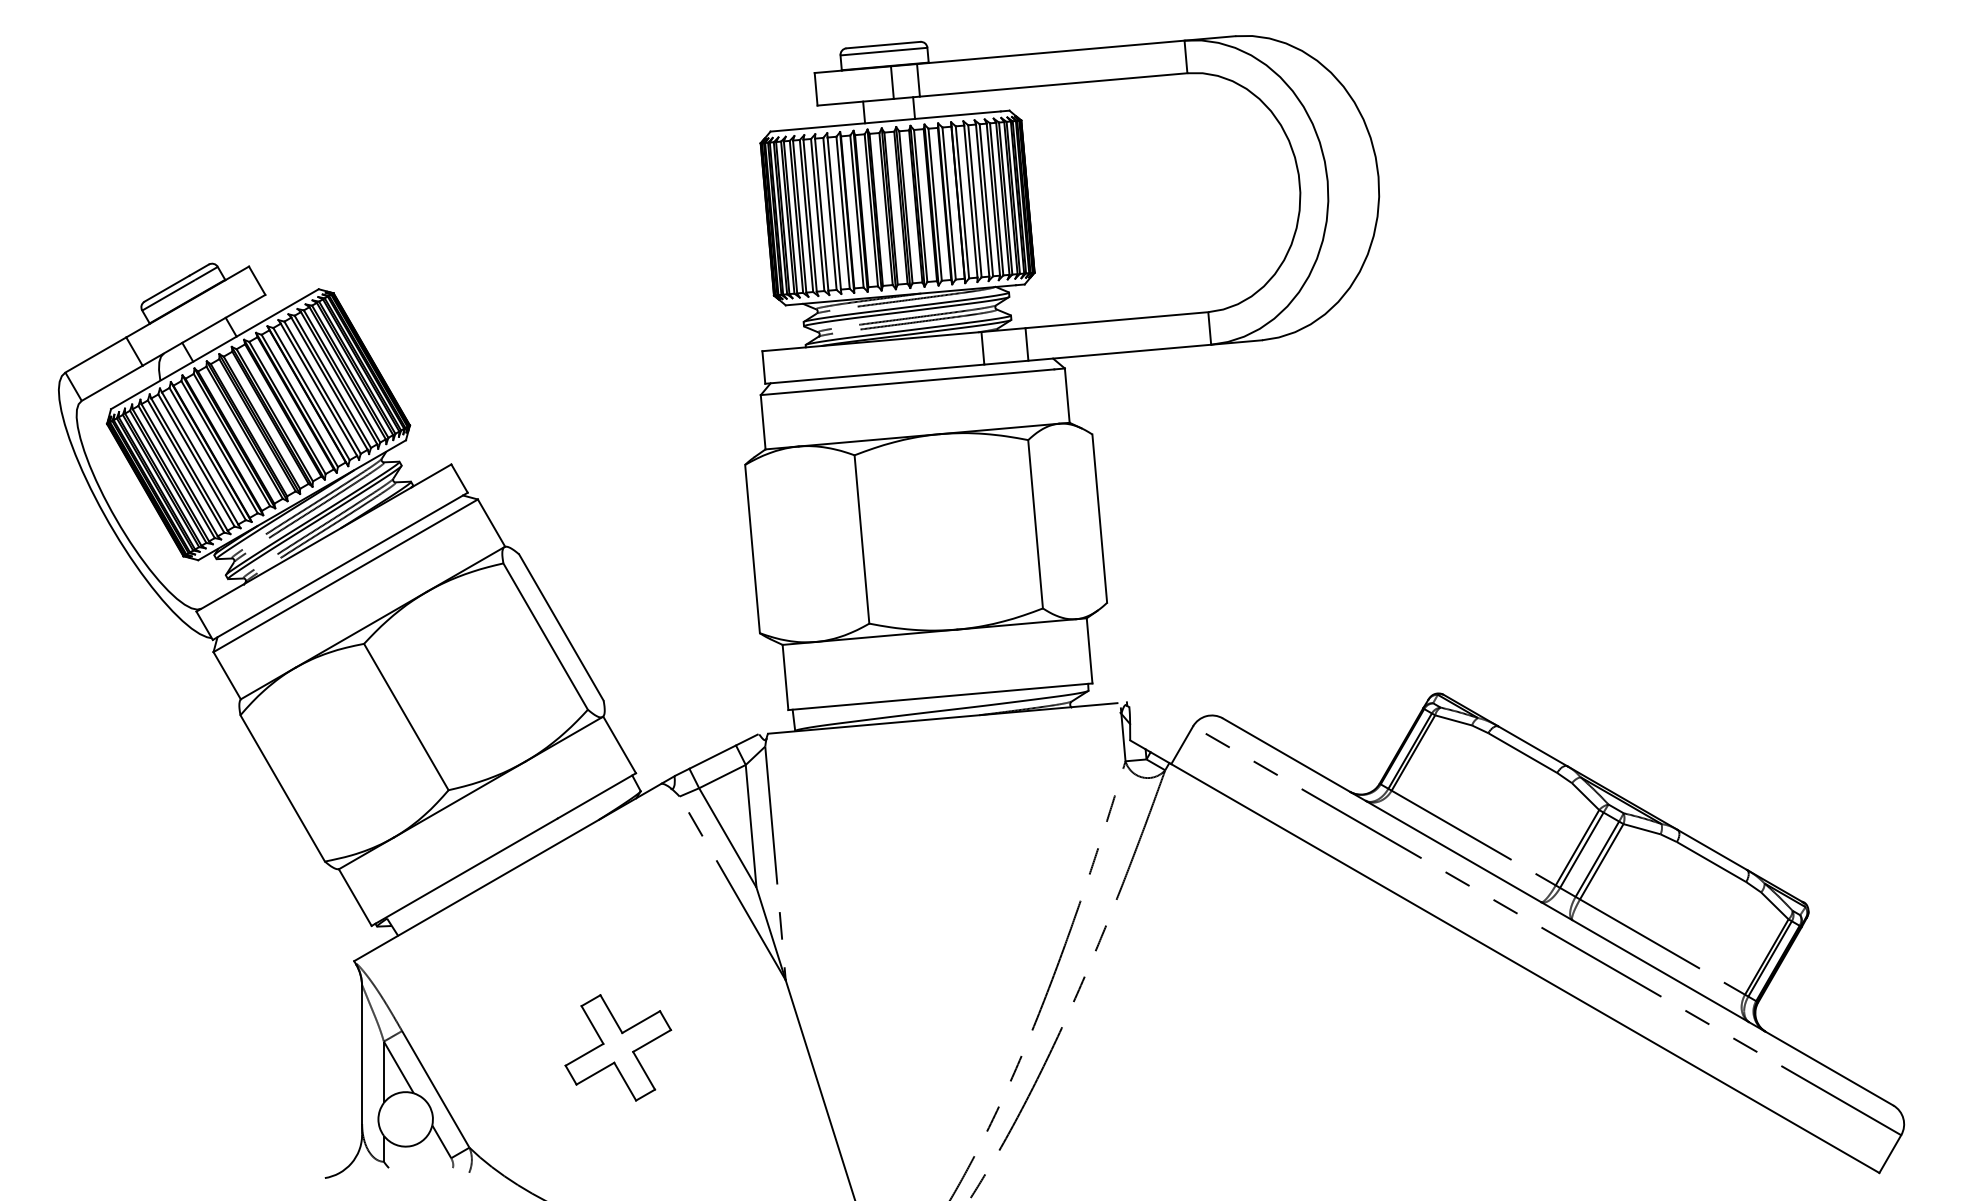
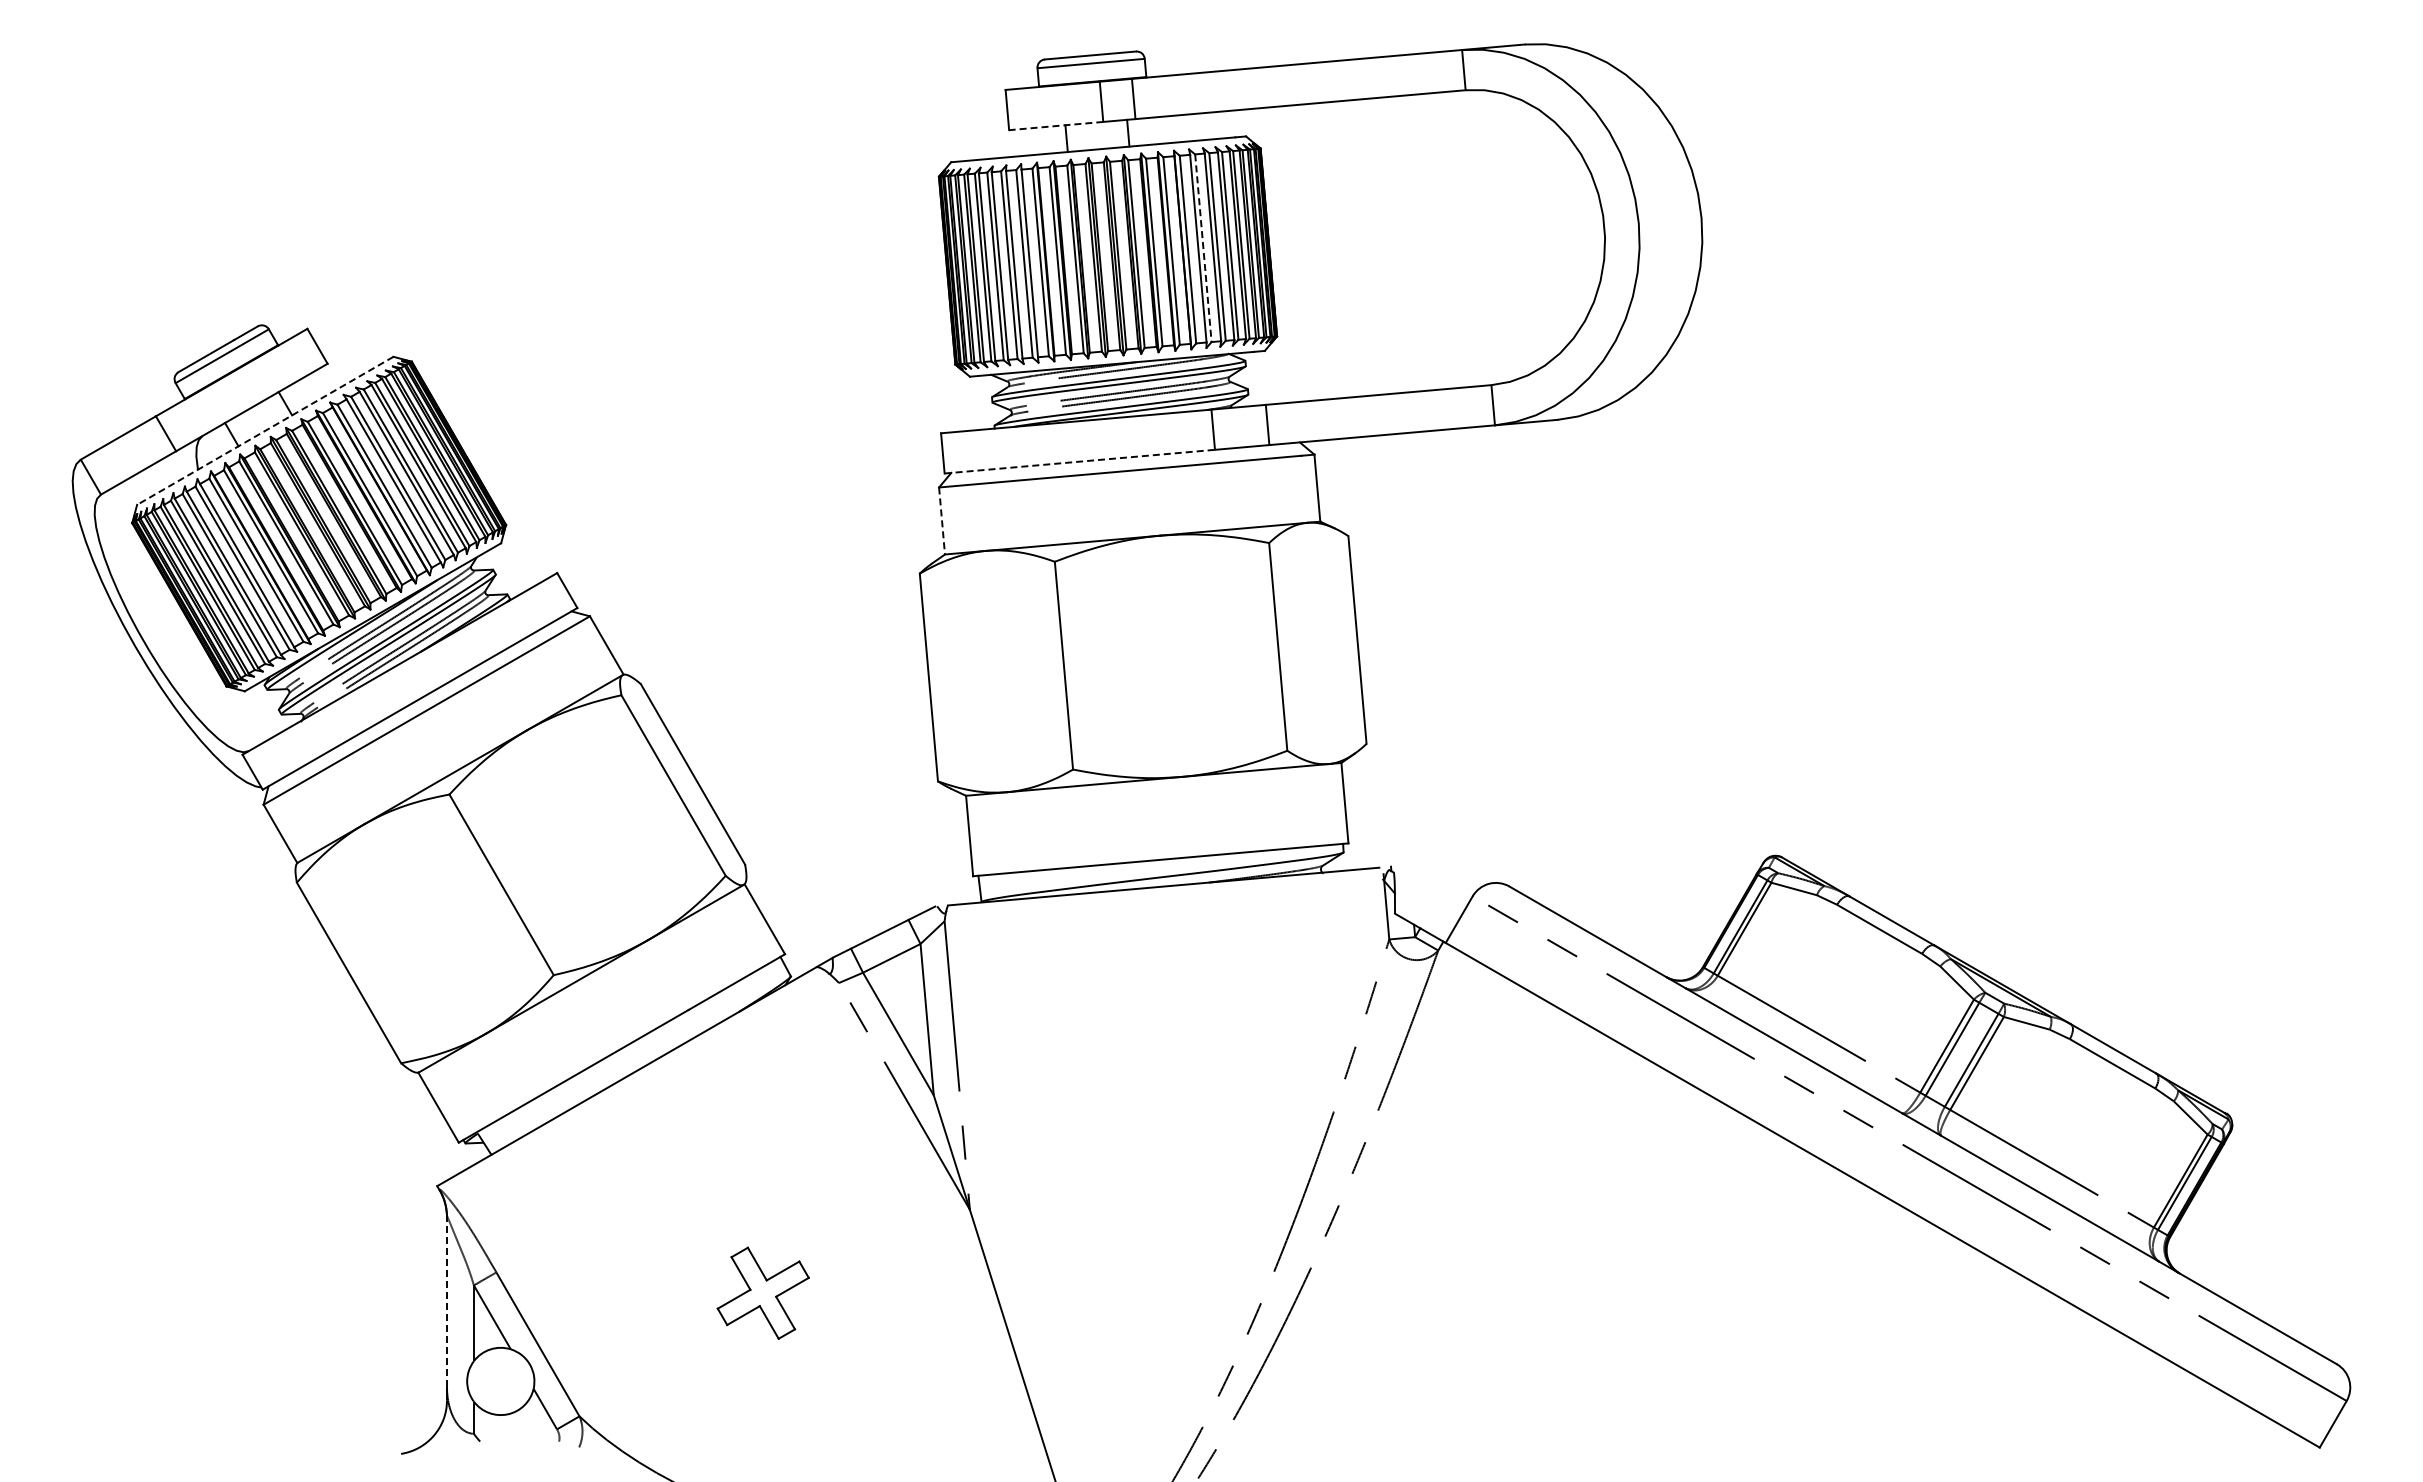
line: (855, 102) -> (1055, 126), solid -> dashed
line: (975, 201) -> (1203, 248), solid -> dashed
line: (214, 349) -> (264, 431), solid -> dashed
line: (874, 374) -> (1079, 461), solid -> dashed
line: (763, 422) -> (942, 521), solid -> dashed
part: (618, 1048) -> (763, 1293), size x0.7
line: (361, 1054) -> (446, 1301), solid -> dashed

